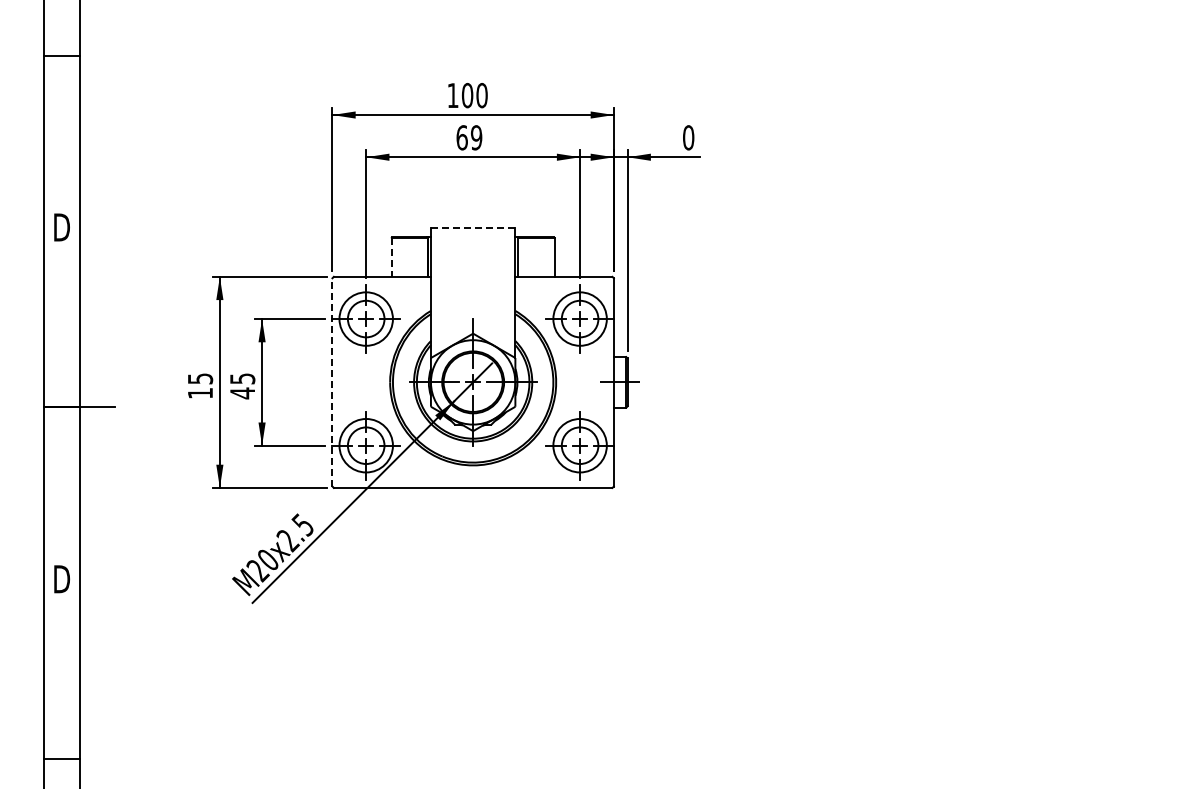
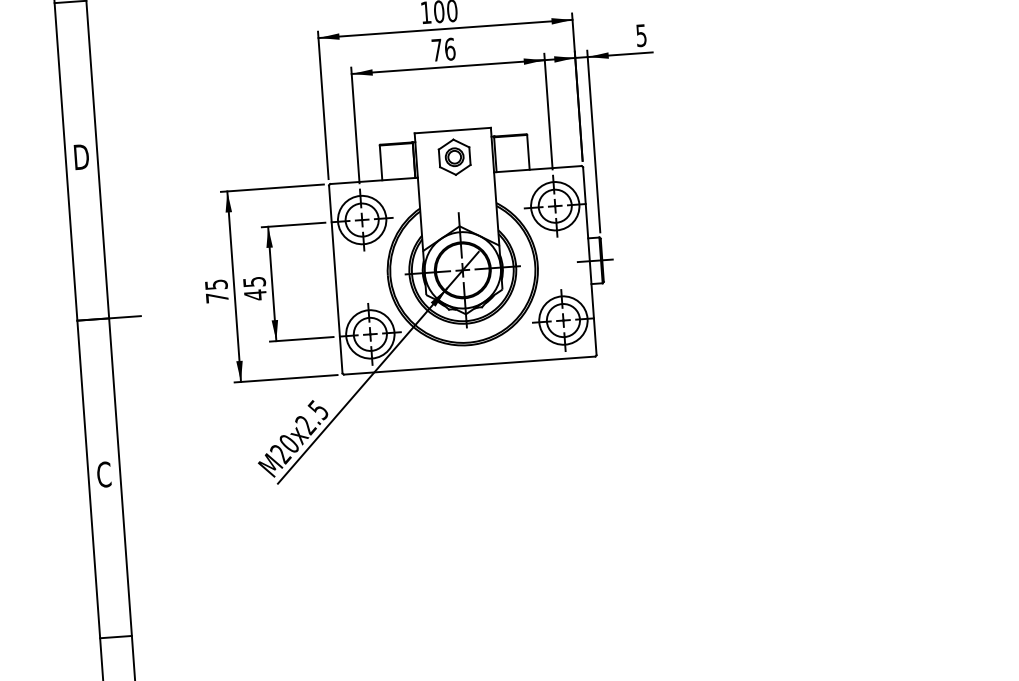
text: (469, 137) -> (443, 49), 69 -> 76
text: (688, 137) -> (641, 35), 0 -> 5
line: (472, 227) -> (452, 130), dashed -> solid
part: (473, 256) -> (454, 156), added
line: (391, 258) -> (381, 163), dashed -> solid
line: (332, 381) -> (335, 278), dashed -> solid
text: (200, 393) -> (217, 297), 15 -> 75
text: (62, 578) -> (104, 473), D -> C

